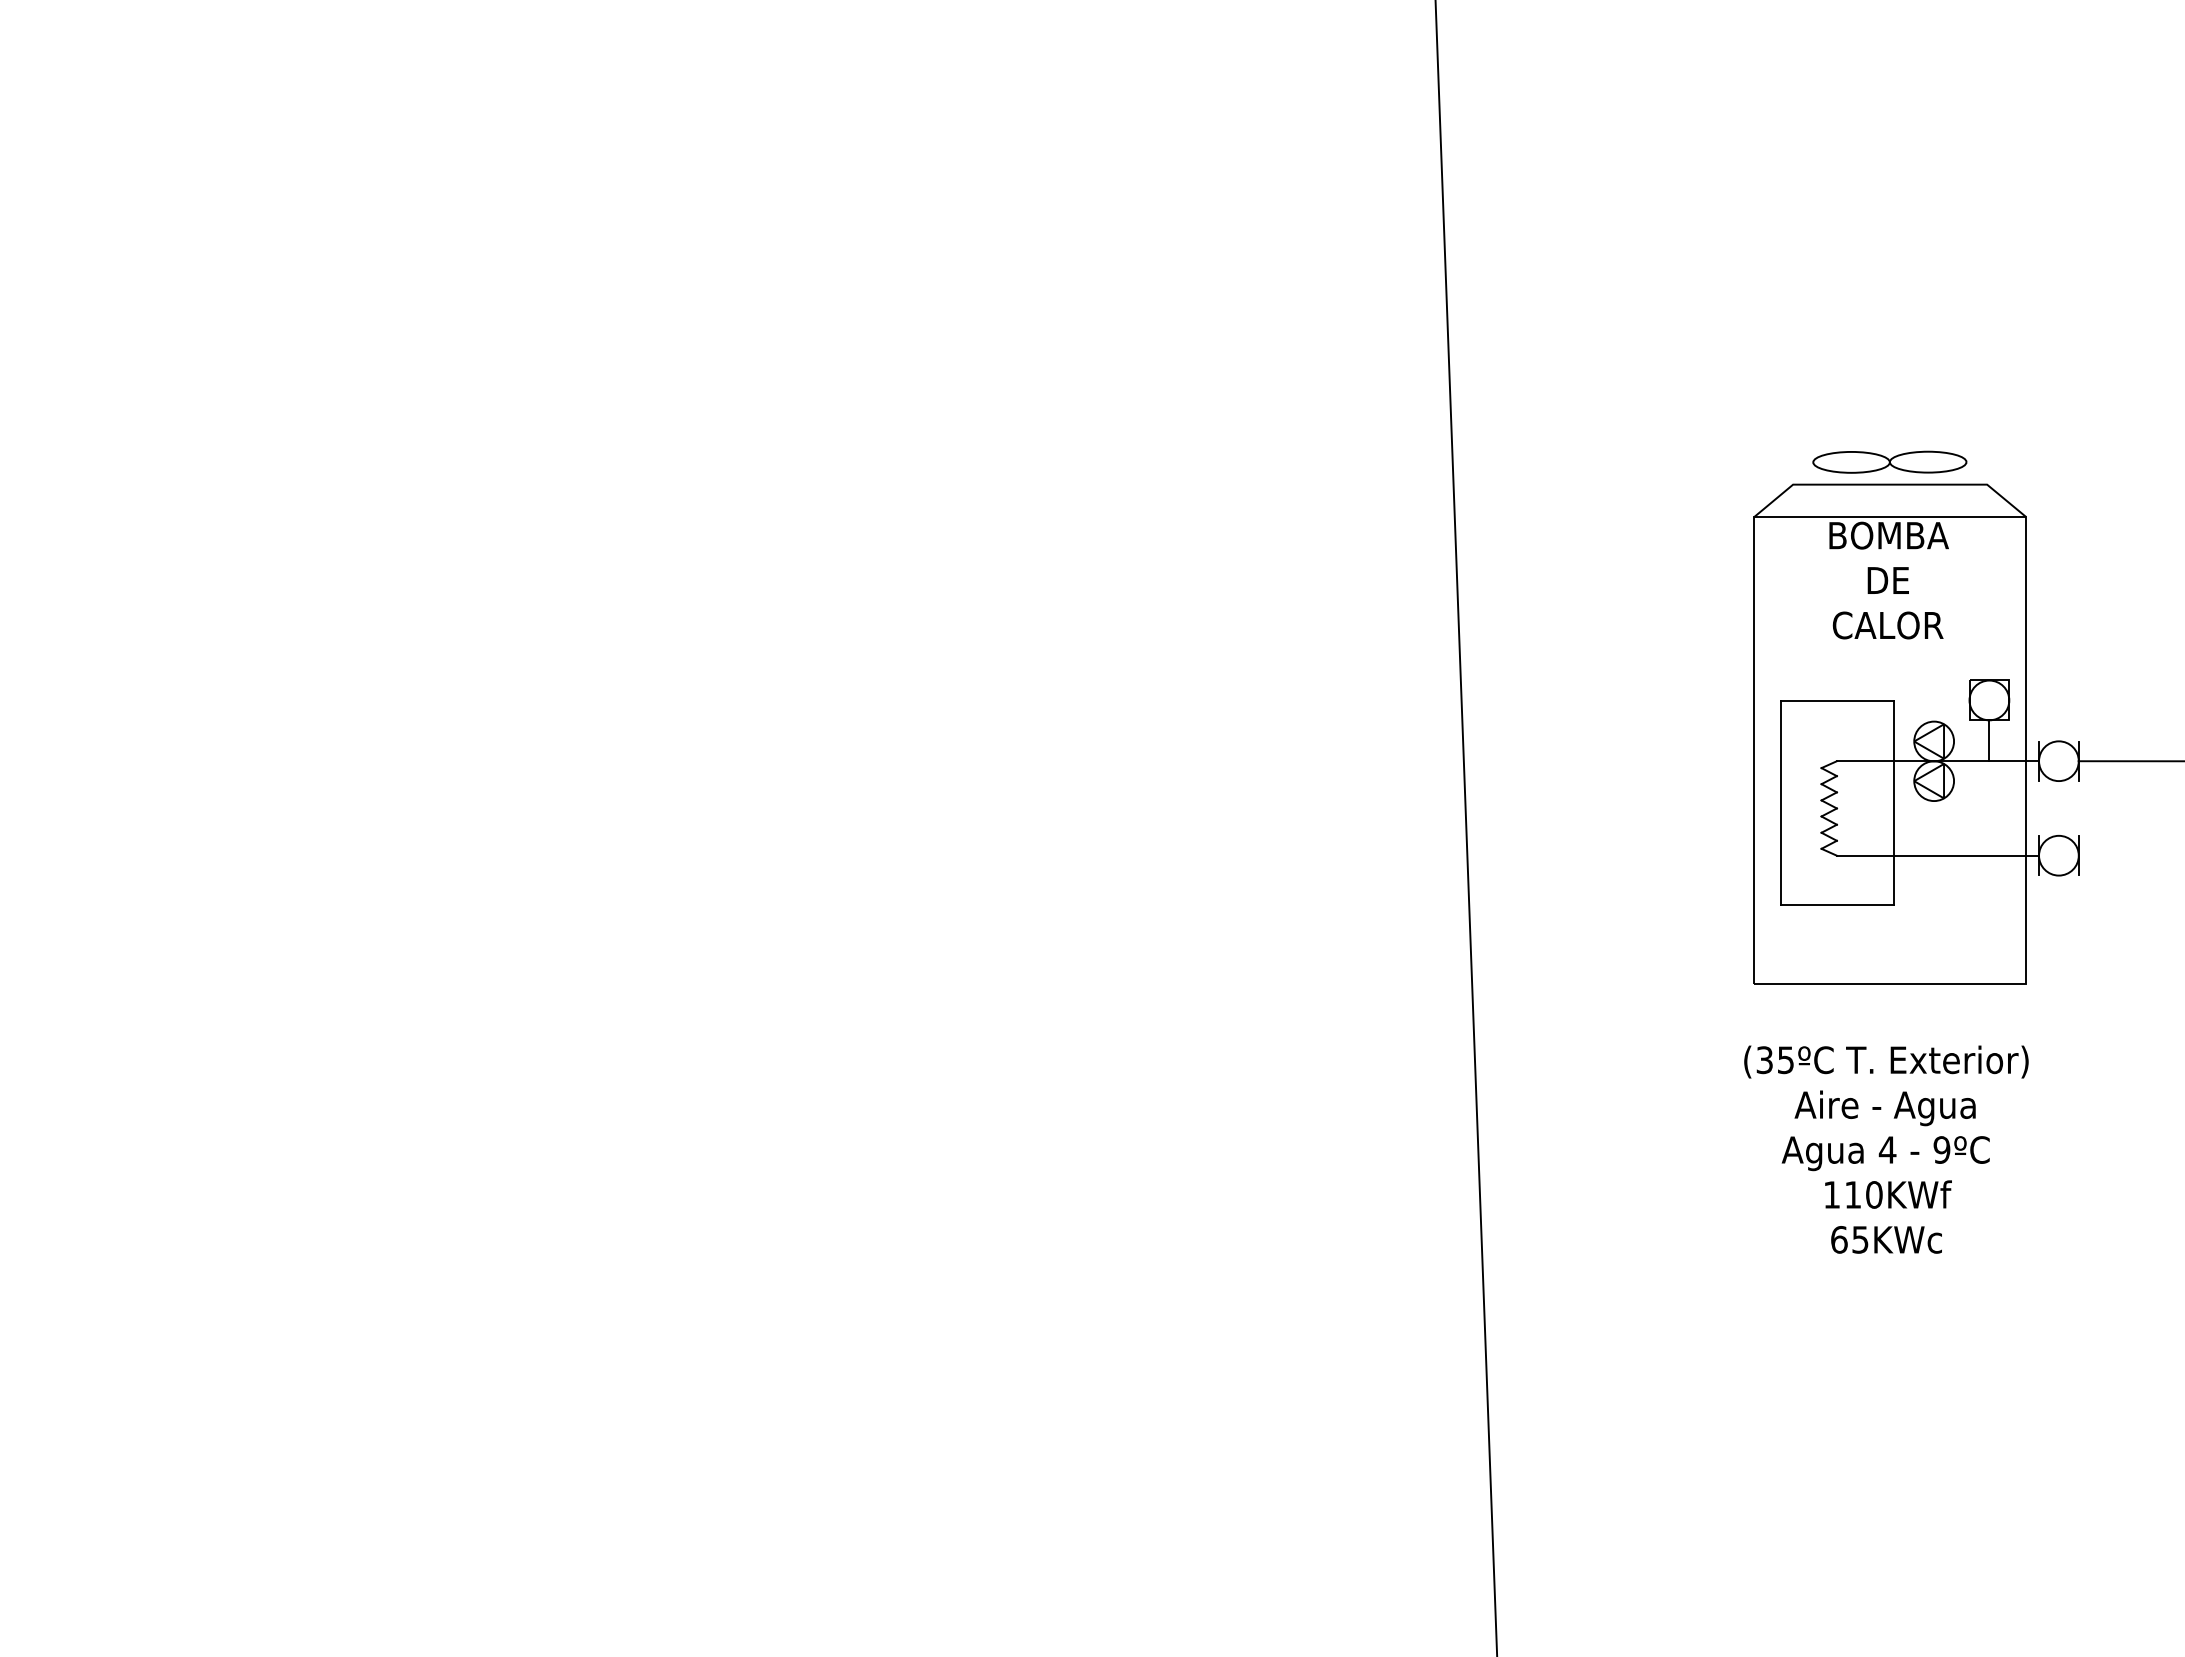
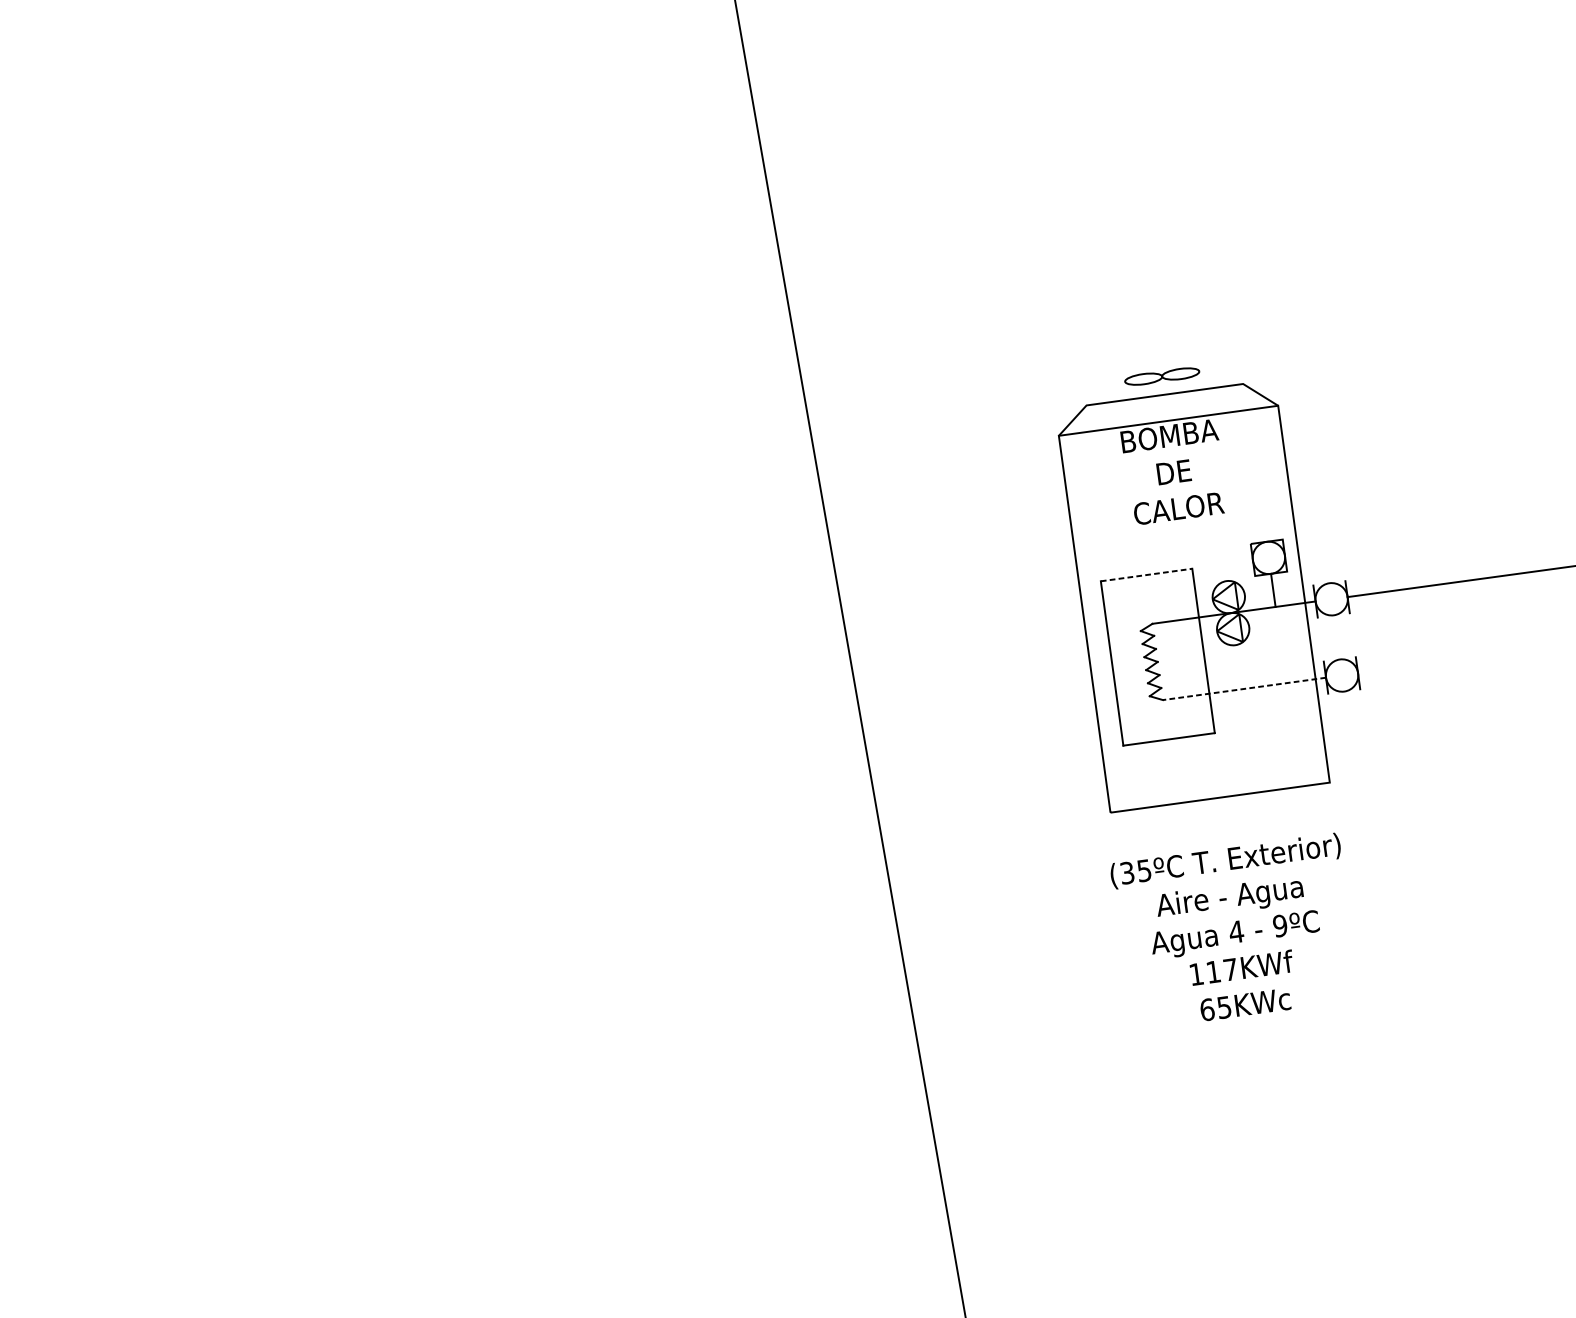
part: (1889, 461) -> (1161, 376), size x0.6
line: (1837, 700) -> (1146, 574), solid -> dashed
line: (1937, 855) -> (1244, 688), solid -> dashed
text: (1874, 1194) -> (1230, 969), 110KWf -> 117KWf

